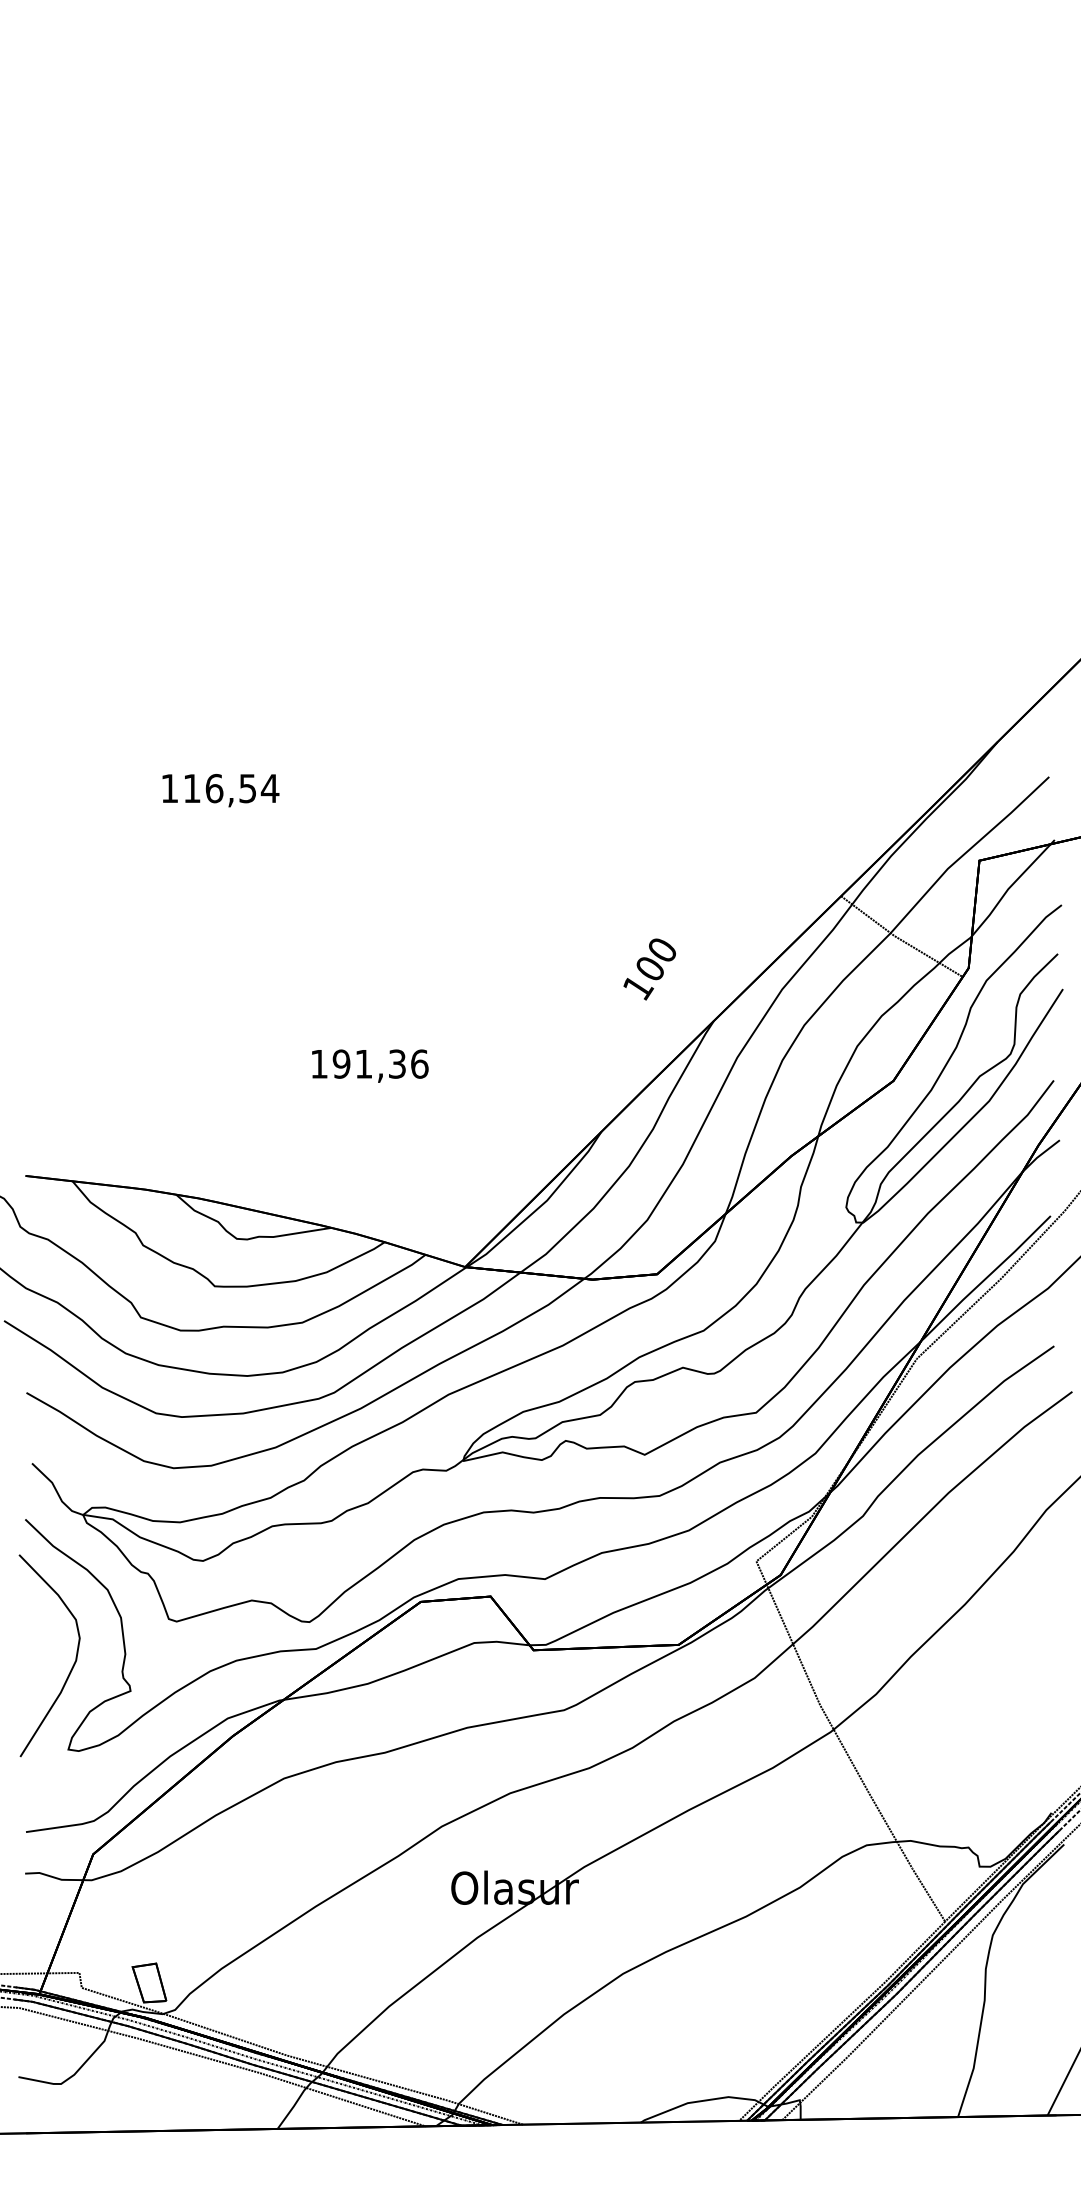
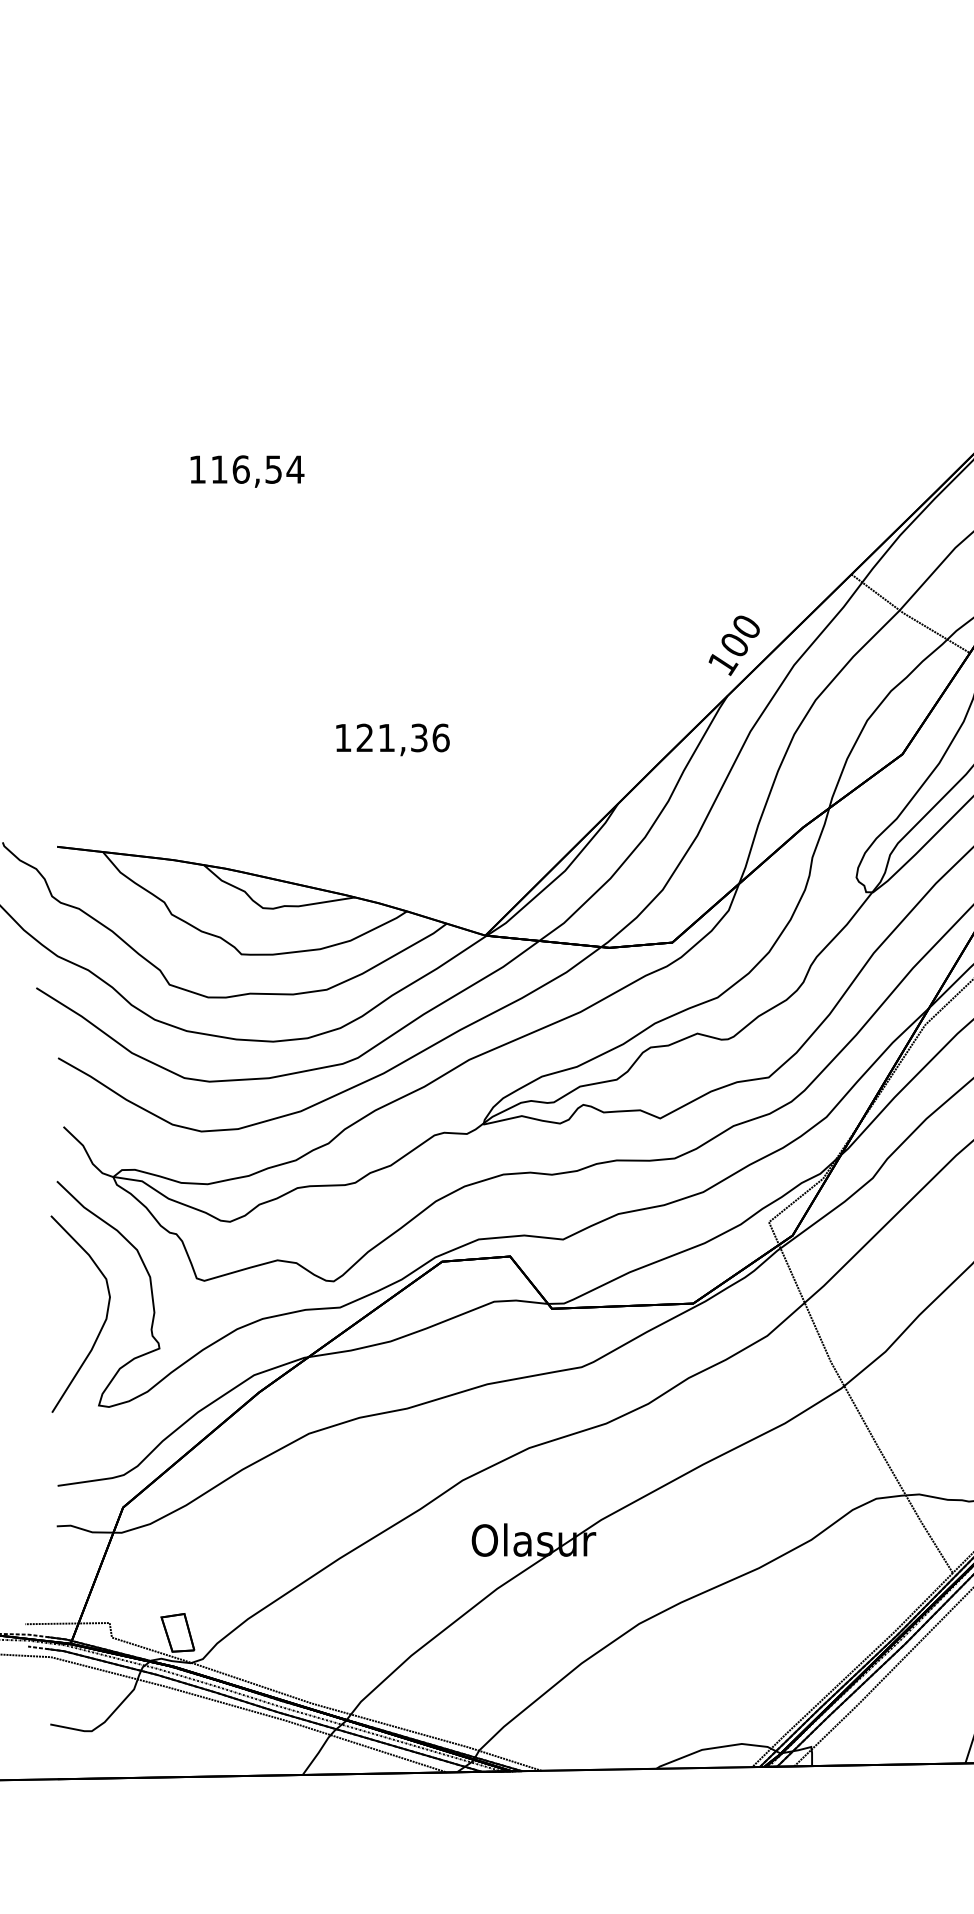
text: (649, 969) -> (734, 645), moved
text: (341, 1063) -> (364, 737), 191,36 -> 121,36

